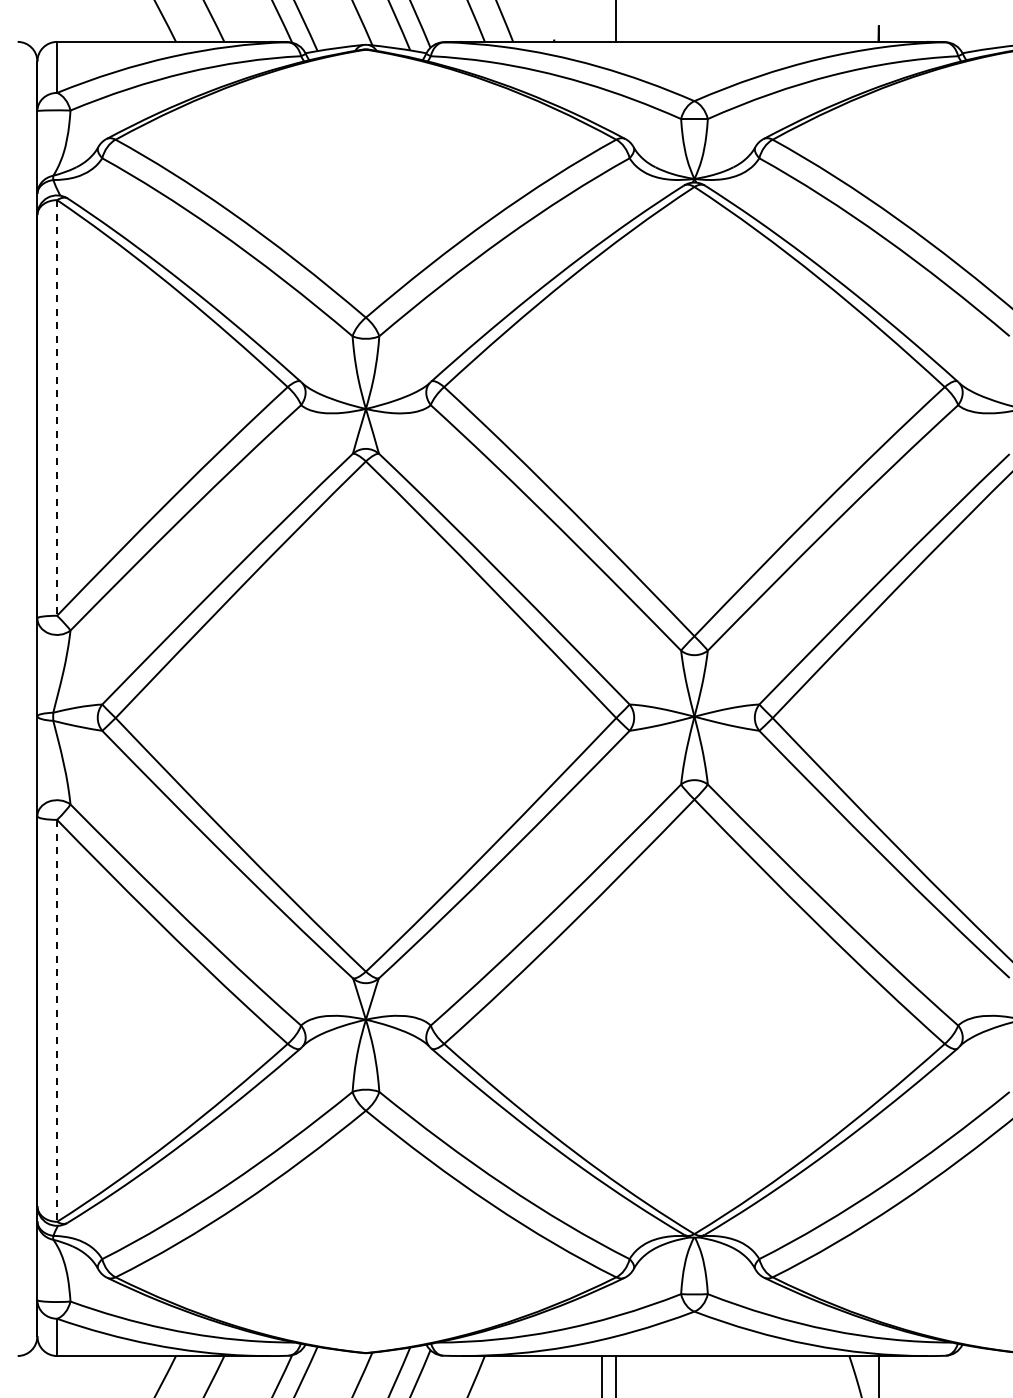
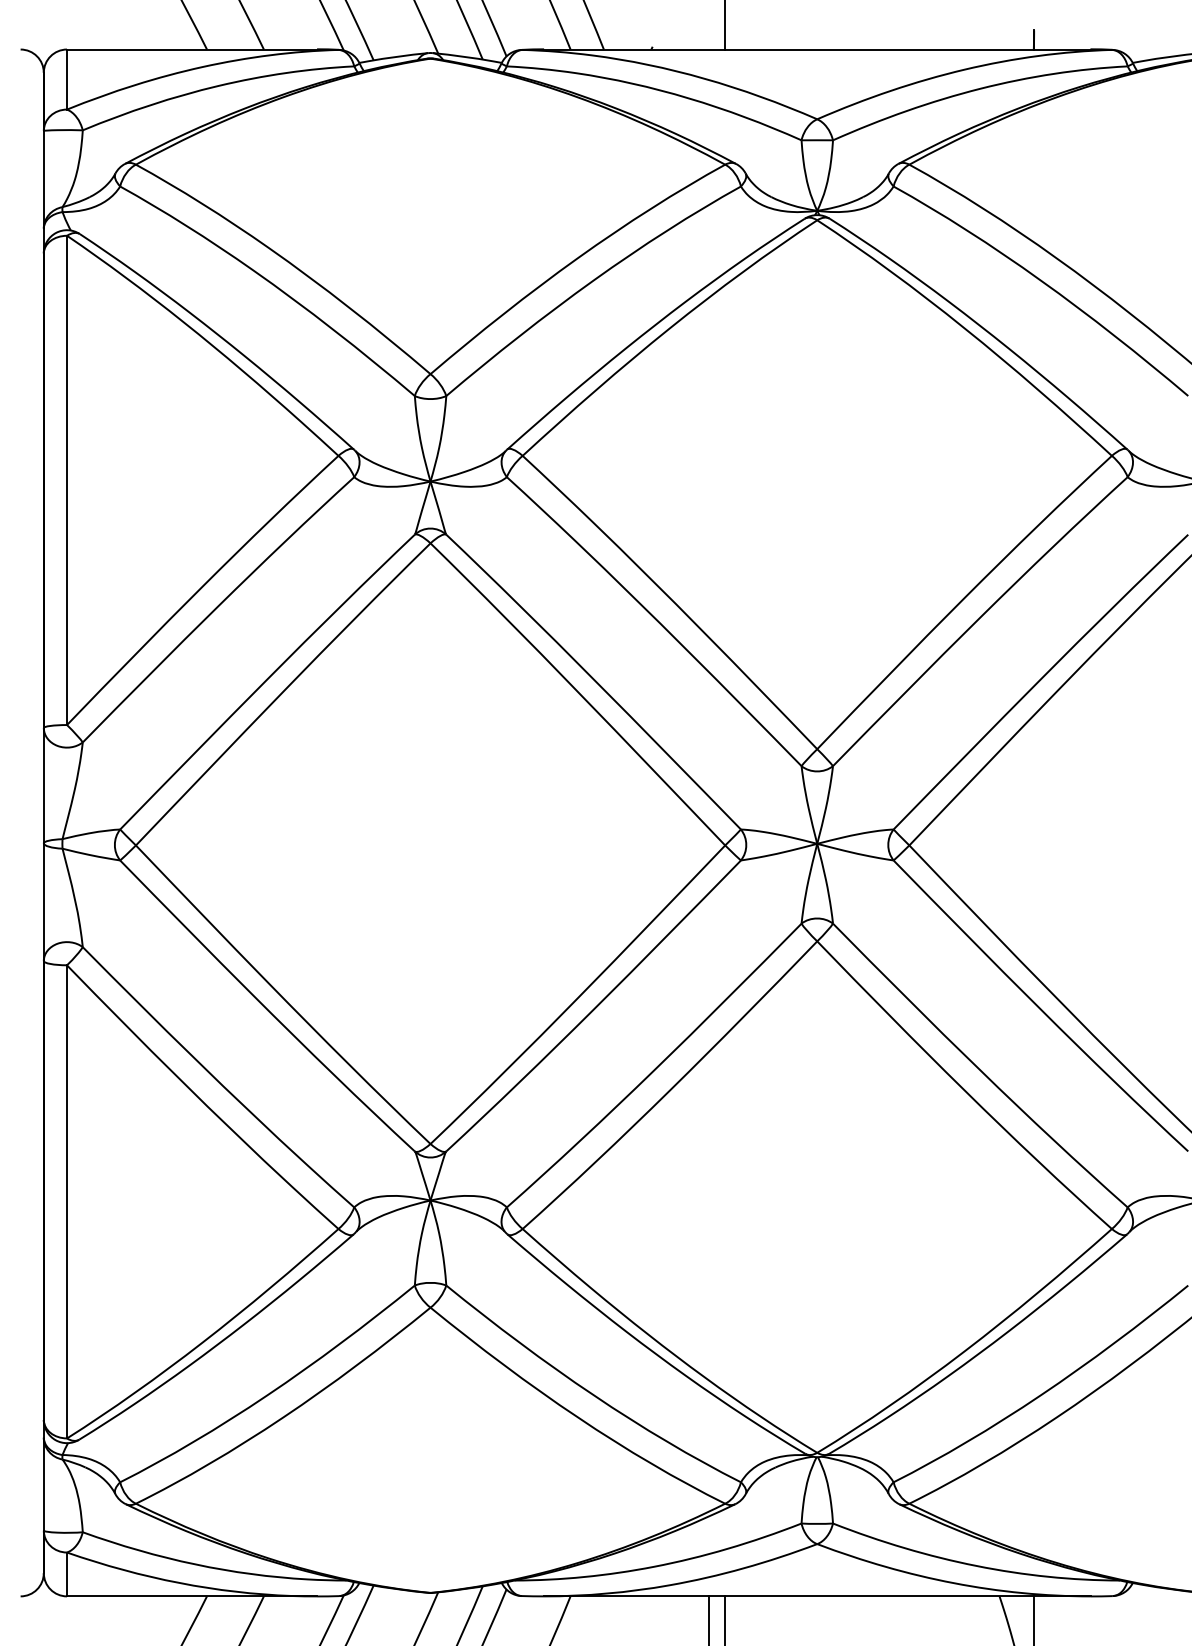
line: (57, 407) -> (67, 479), dashed -> solid
line: (57, 1020) -> (67, 1201), dashed -> solid

